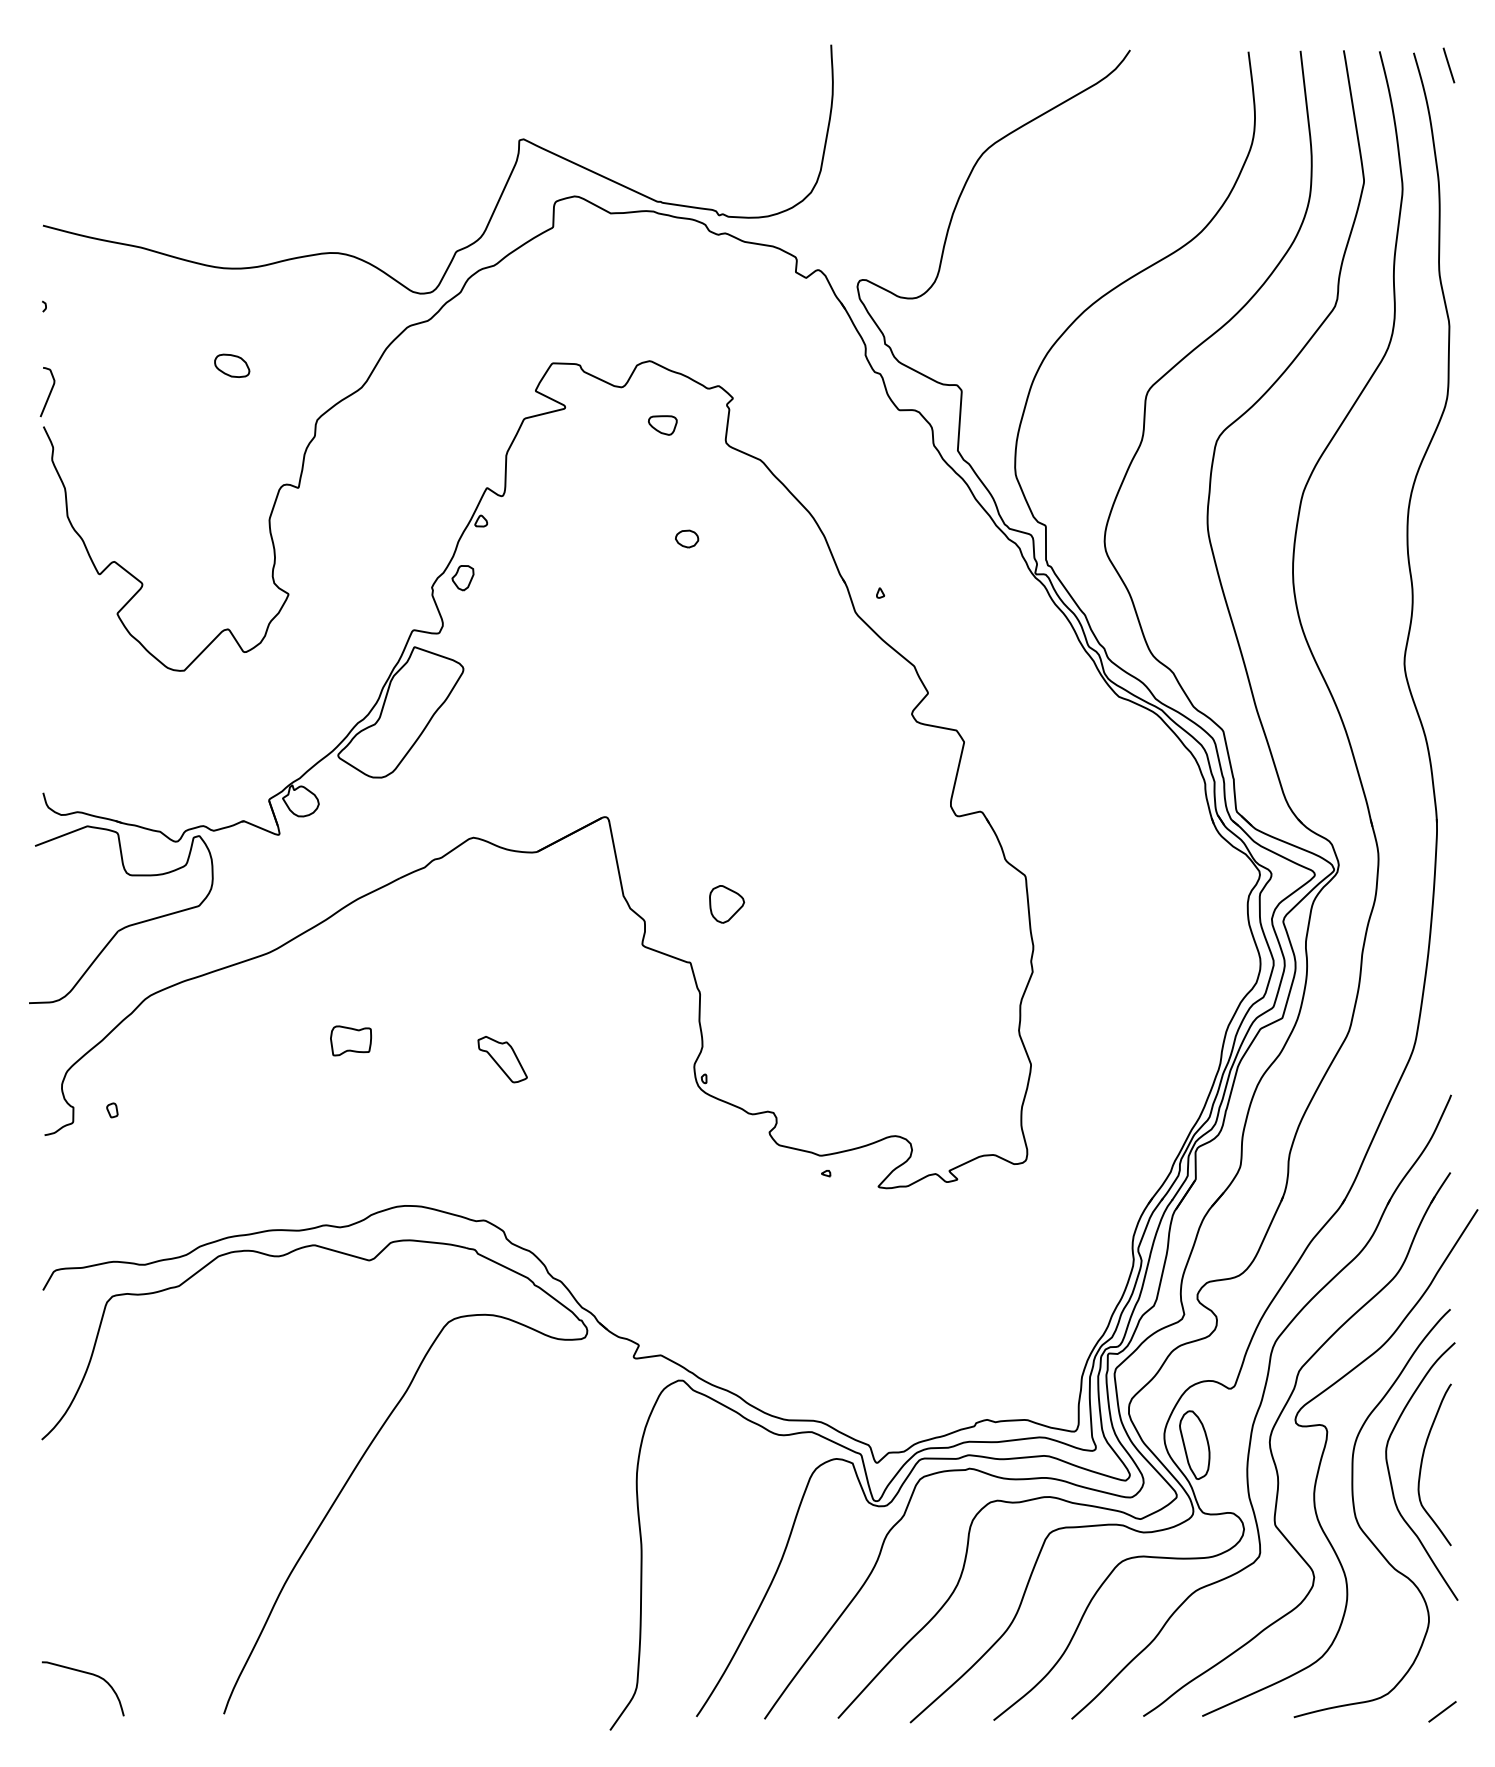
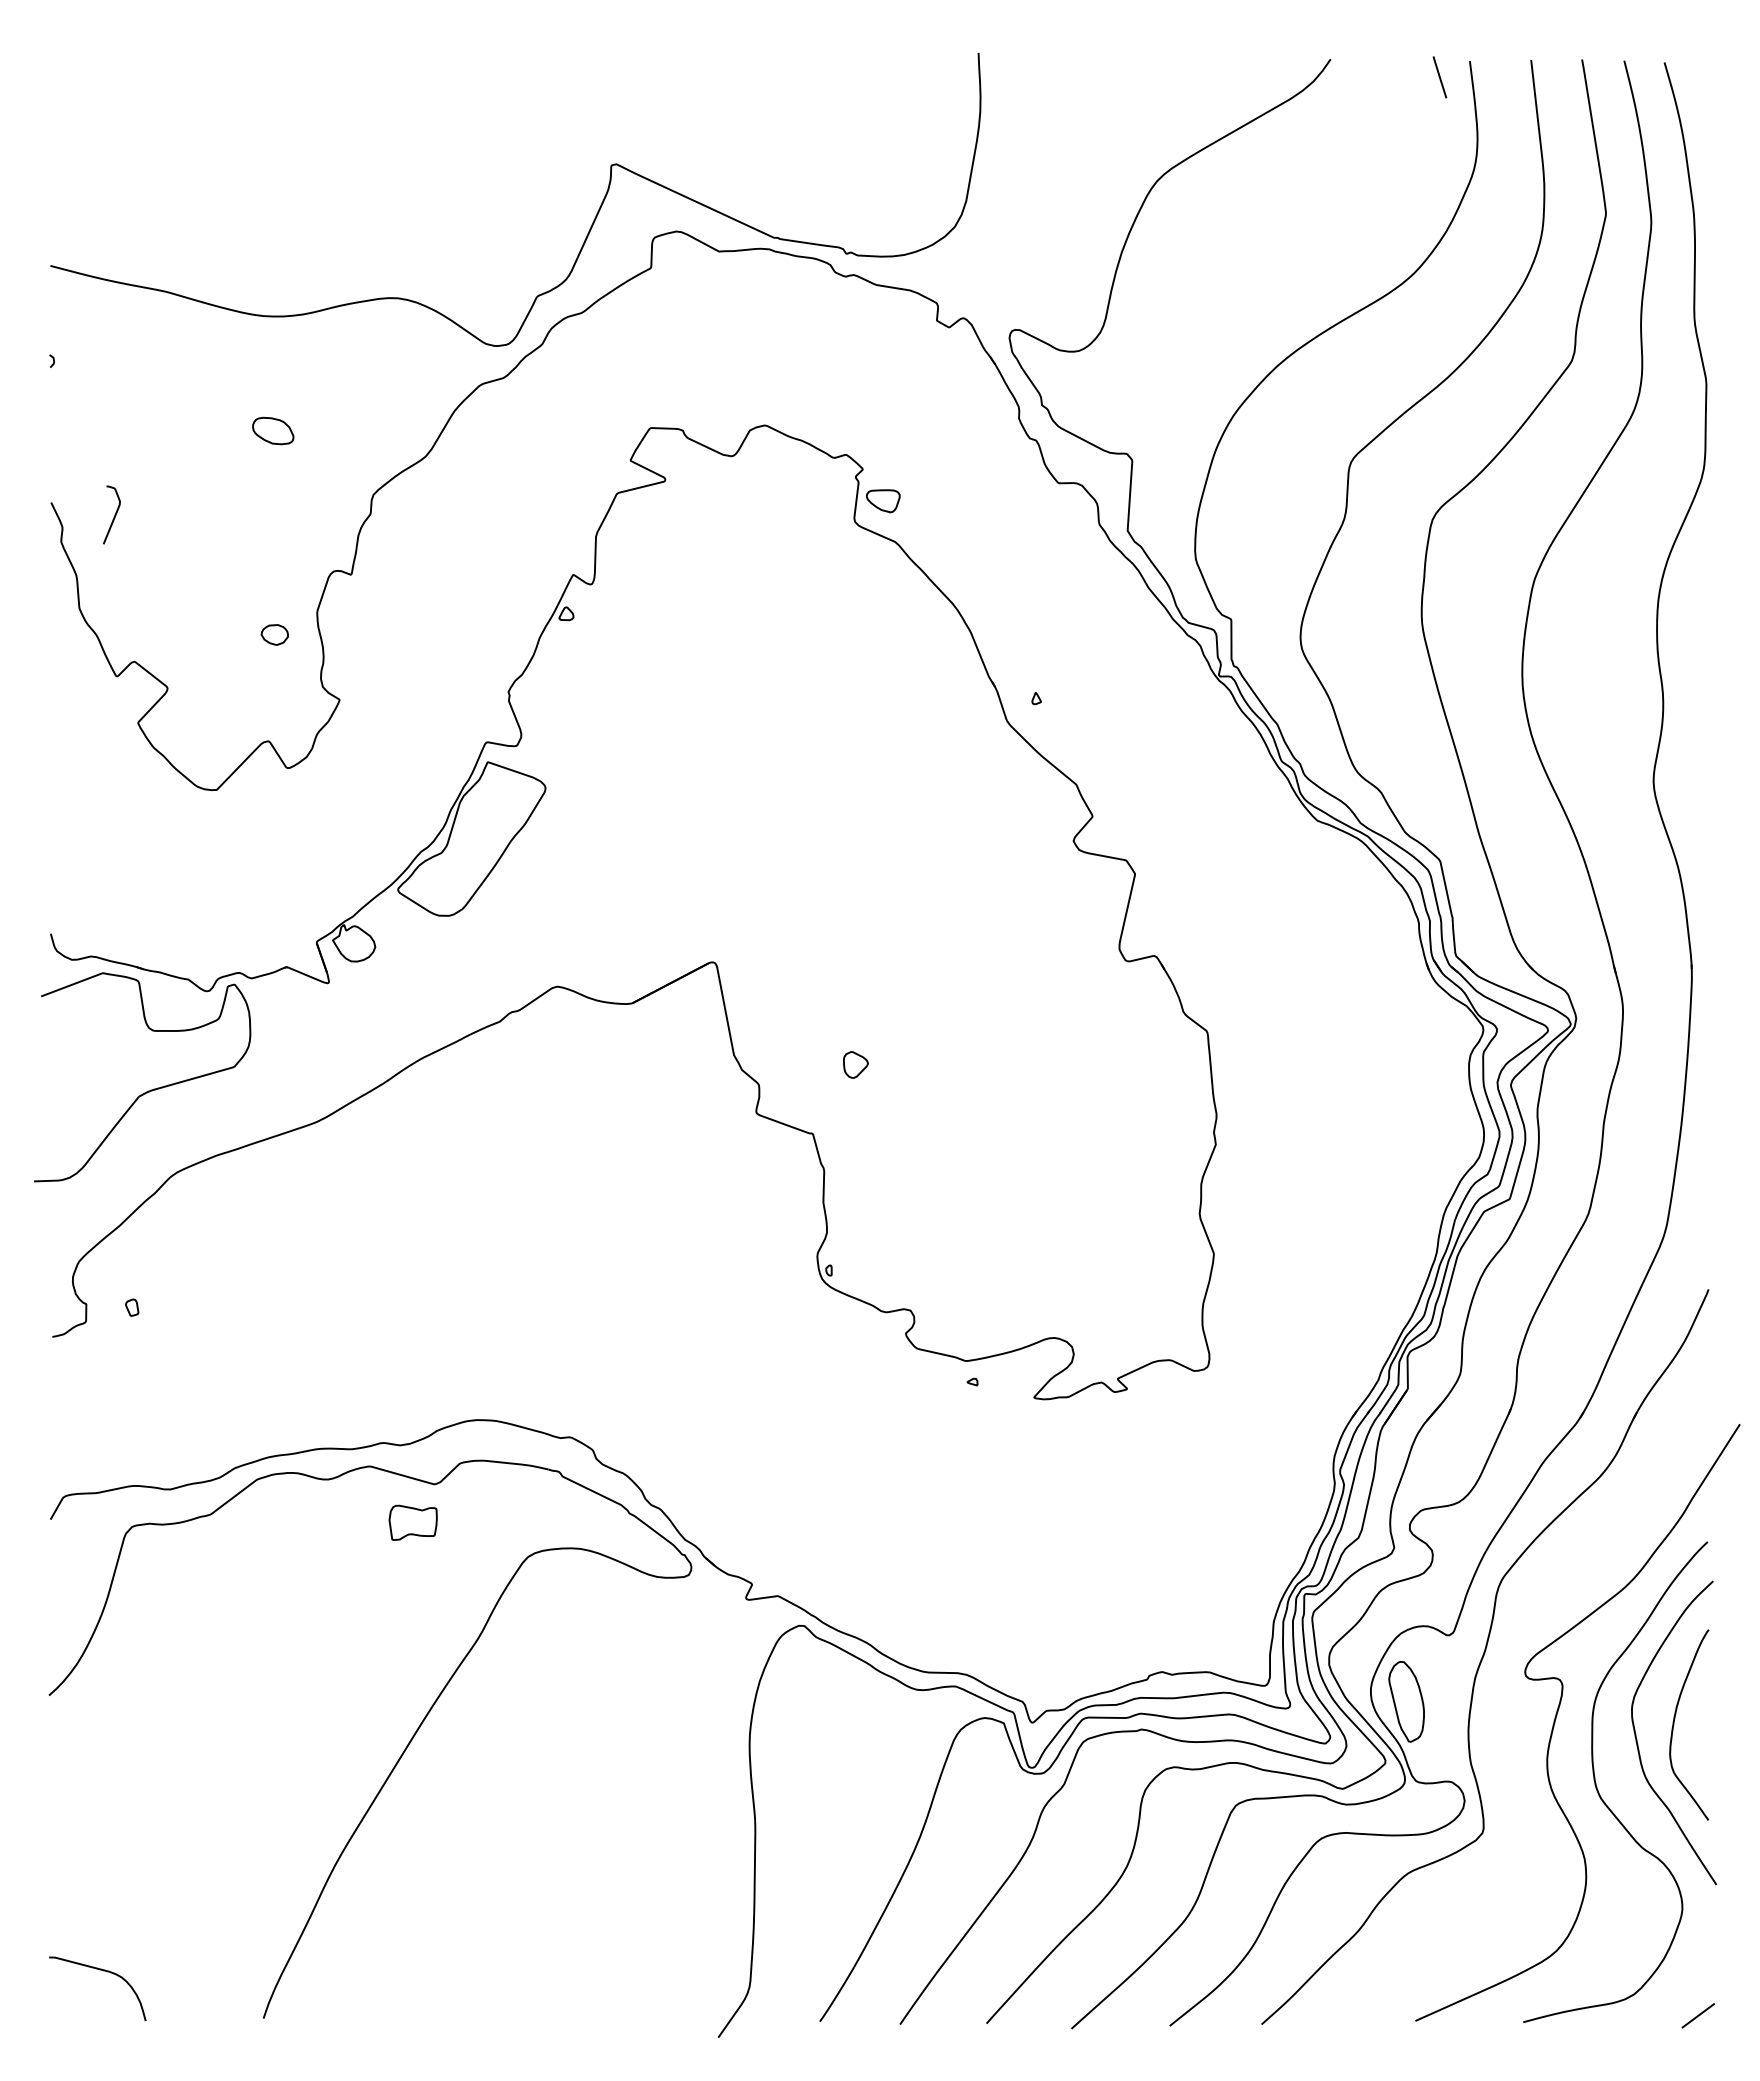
line: (1448, 65) -> (1439, 77), moved
curve: (49, 391) -> (114, 514), moved
part: (662, 425) -> (883, 501), moved
part: (686, 538) -> (274, 634), moved
part: (462, 577) -> (544, 680), removed
part: (726, 903) -> (855, 1064), size x0.6
part: (350, 1040) -> (412, 1522), moved
part: (502, 1059) -> (591, 1247), removed
part: (1271, 1444) -> (1496, 1701), removed

